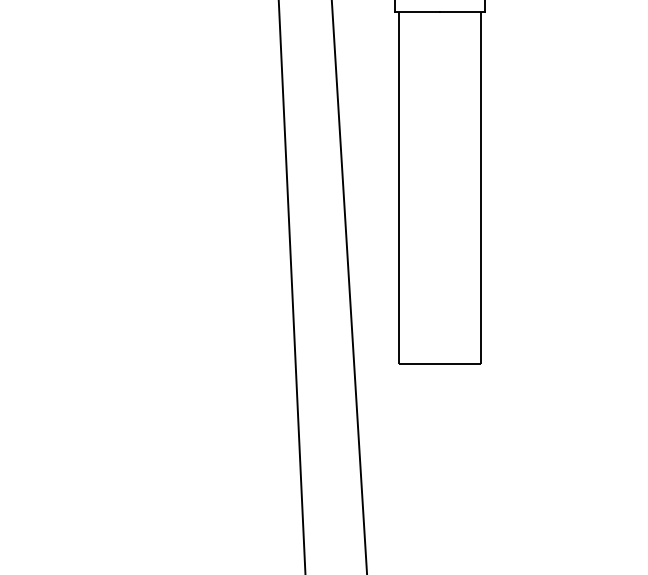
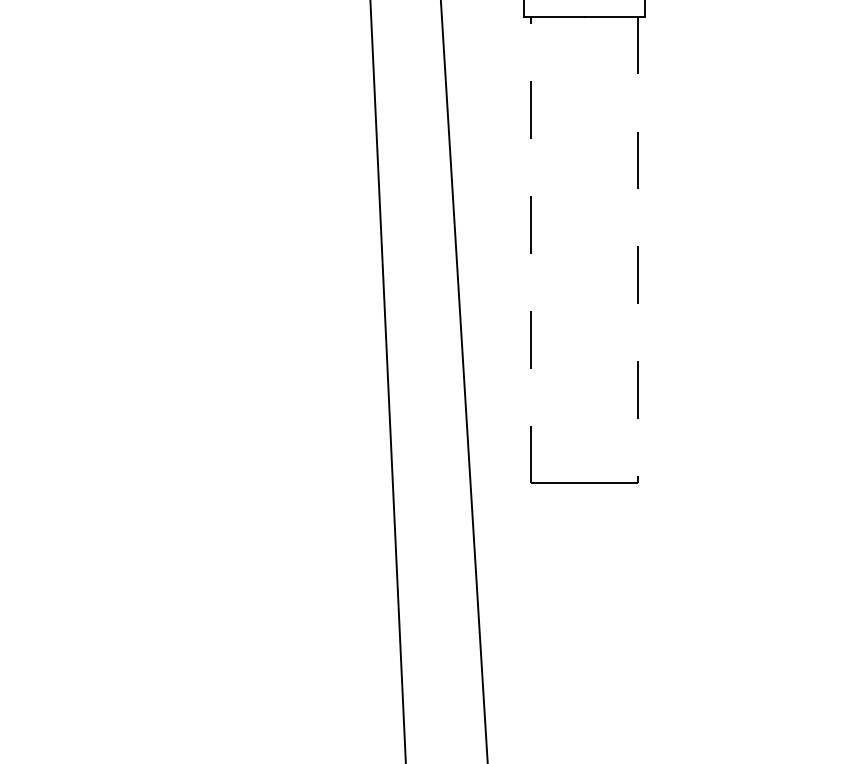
line: (399, 188) -> (530, 250), solid -> dashed
line: (480, 188) -> (638, 250), solid -> dashed

